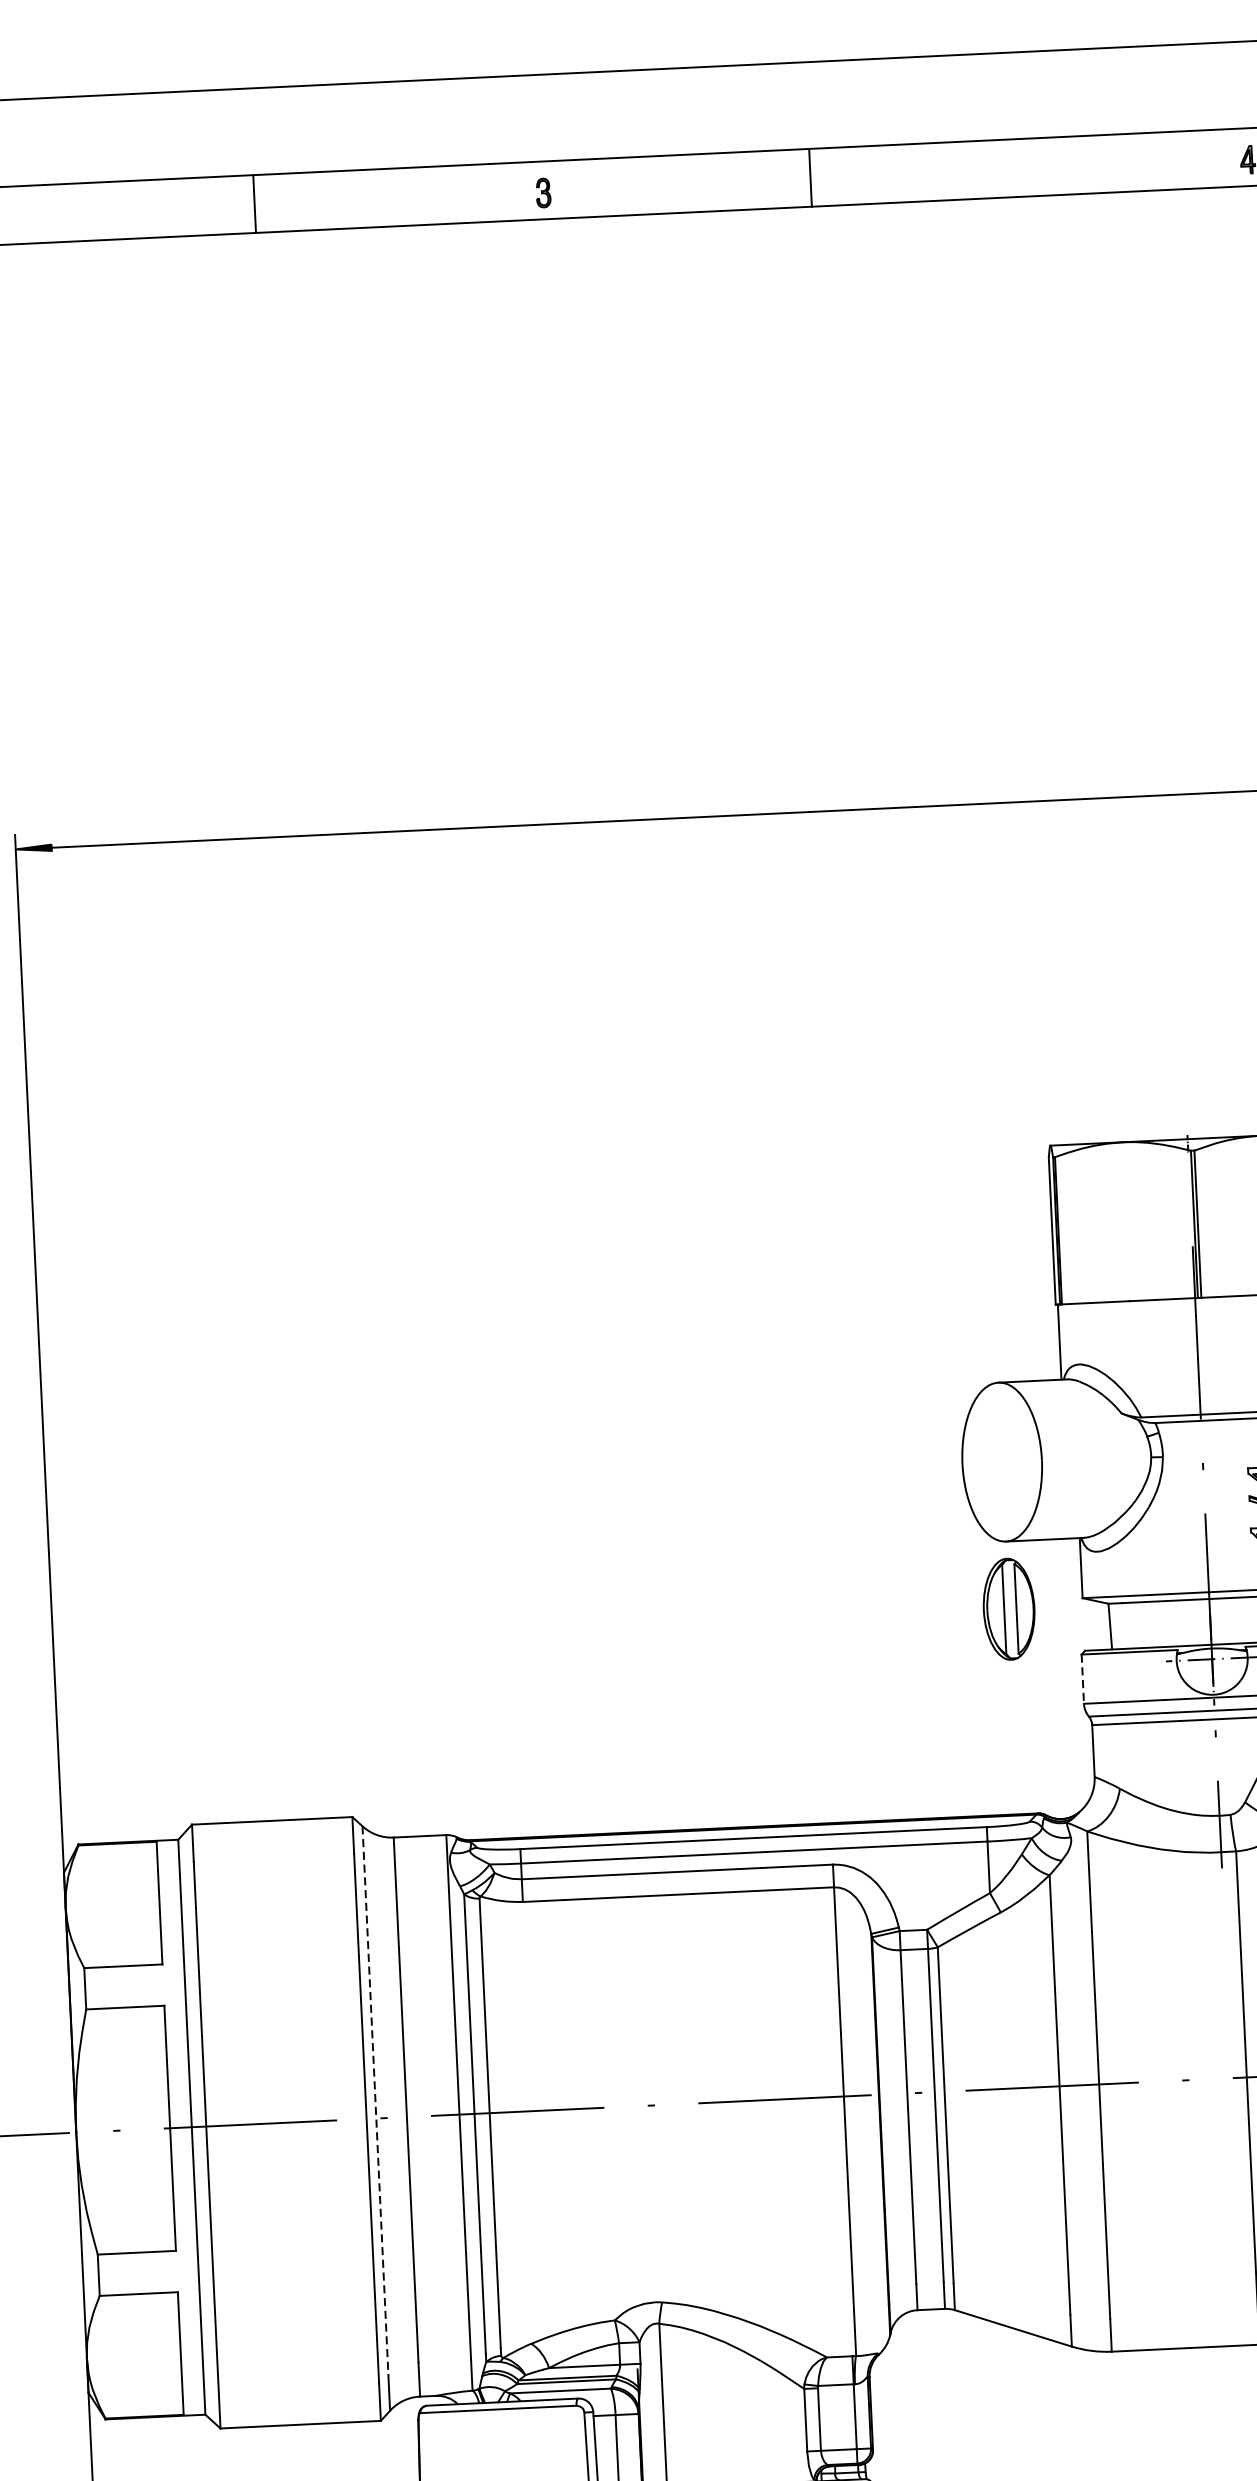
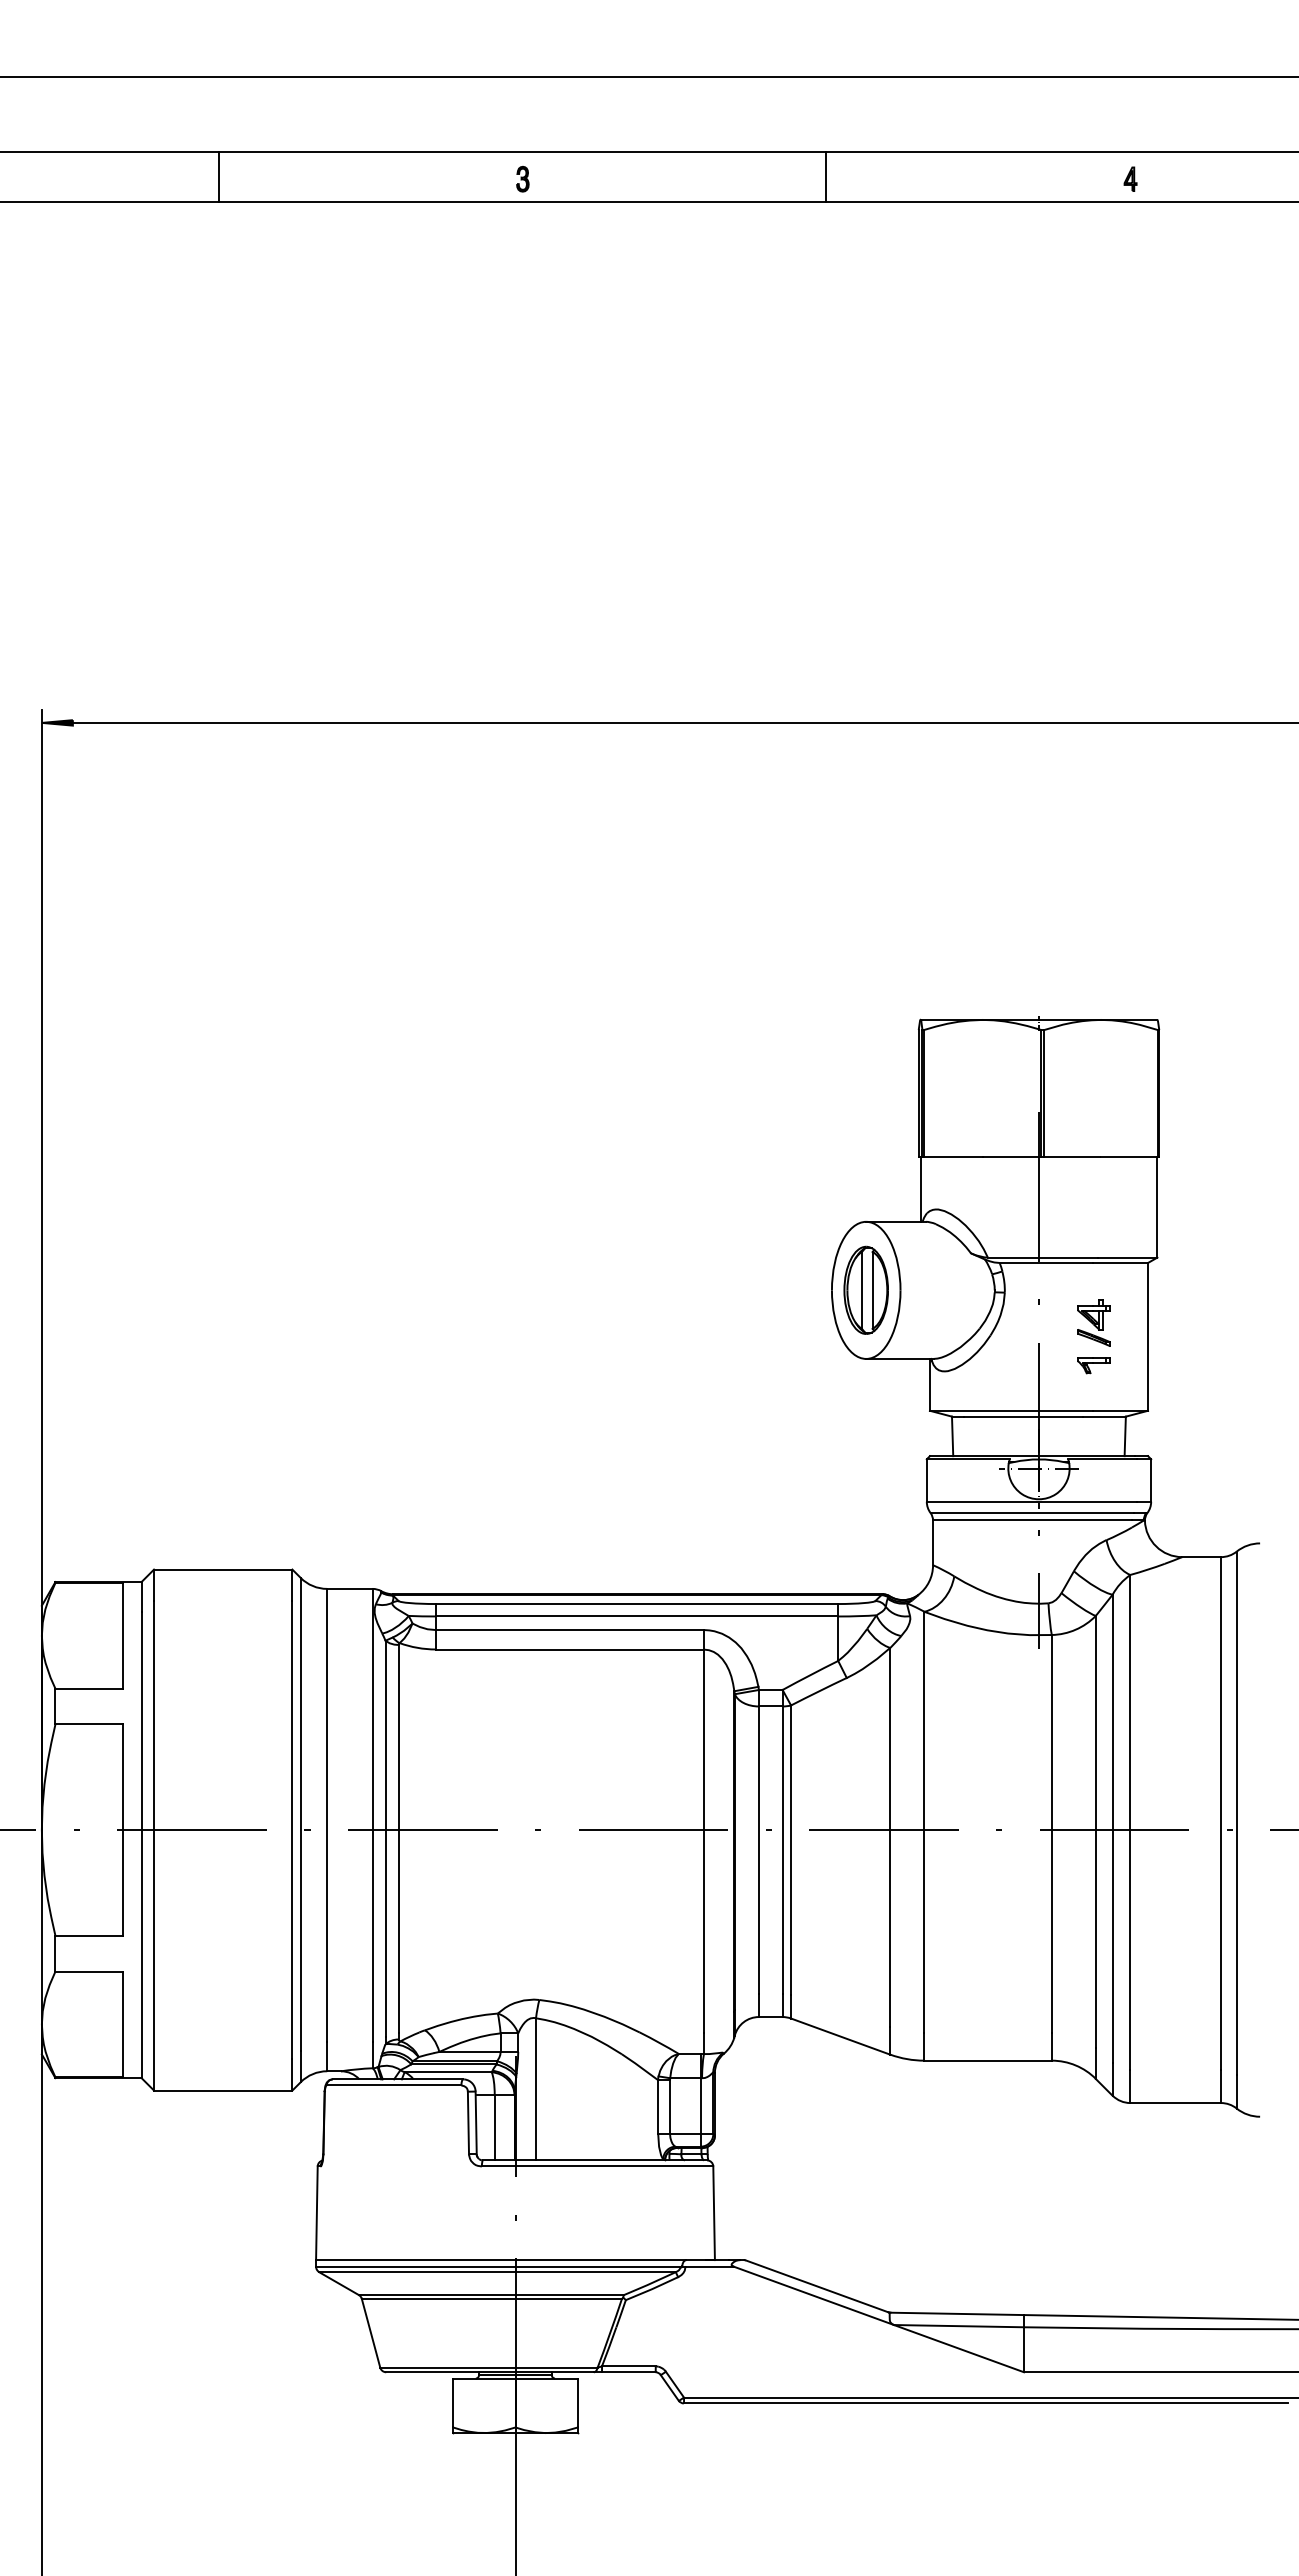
line: (810, 177) -> (826, 176), moved
line: (254, 203) -> (218, 176), moved
part: (1008, 1608) -> (865, 1289), moved
line: (1082, 1680) -> (926, 1481), dashed -> solid
line: (375, 2100) -> (300, 1814), dashed -> solid

